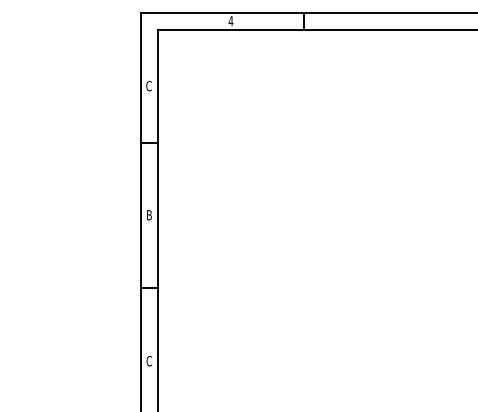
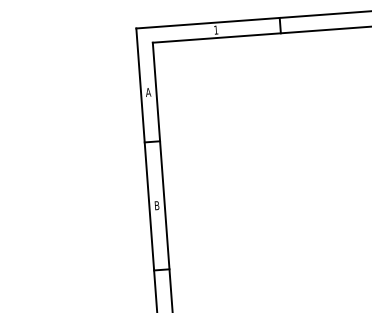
text: (230, 21) -> (215, 30), 4 -> 1
text: (148, 85) -> (147, 91), C -> A

